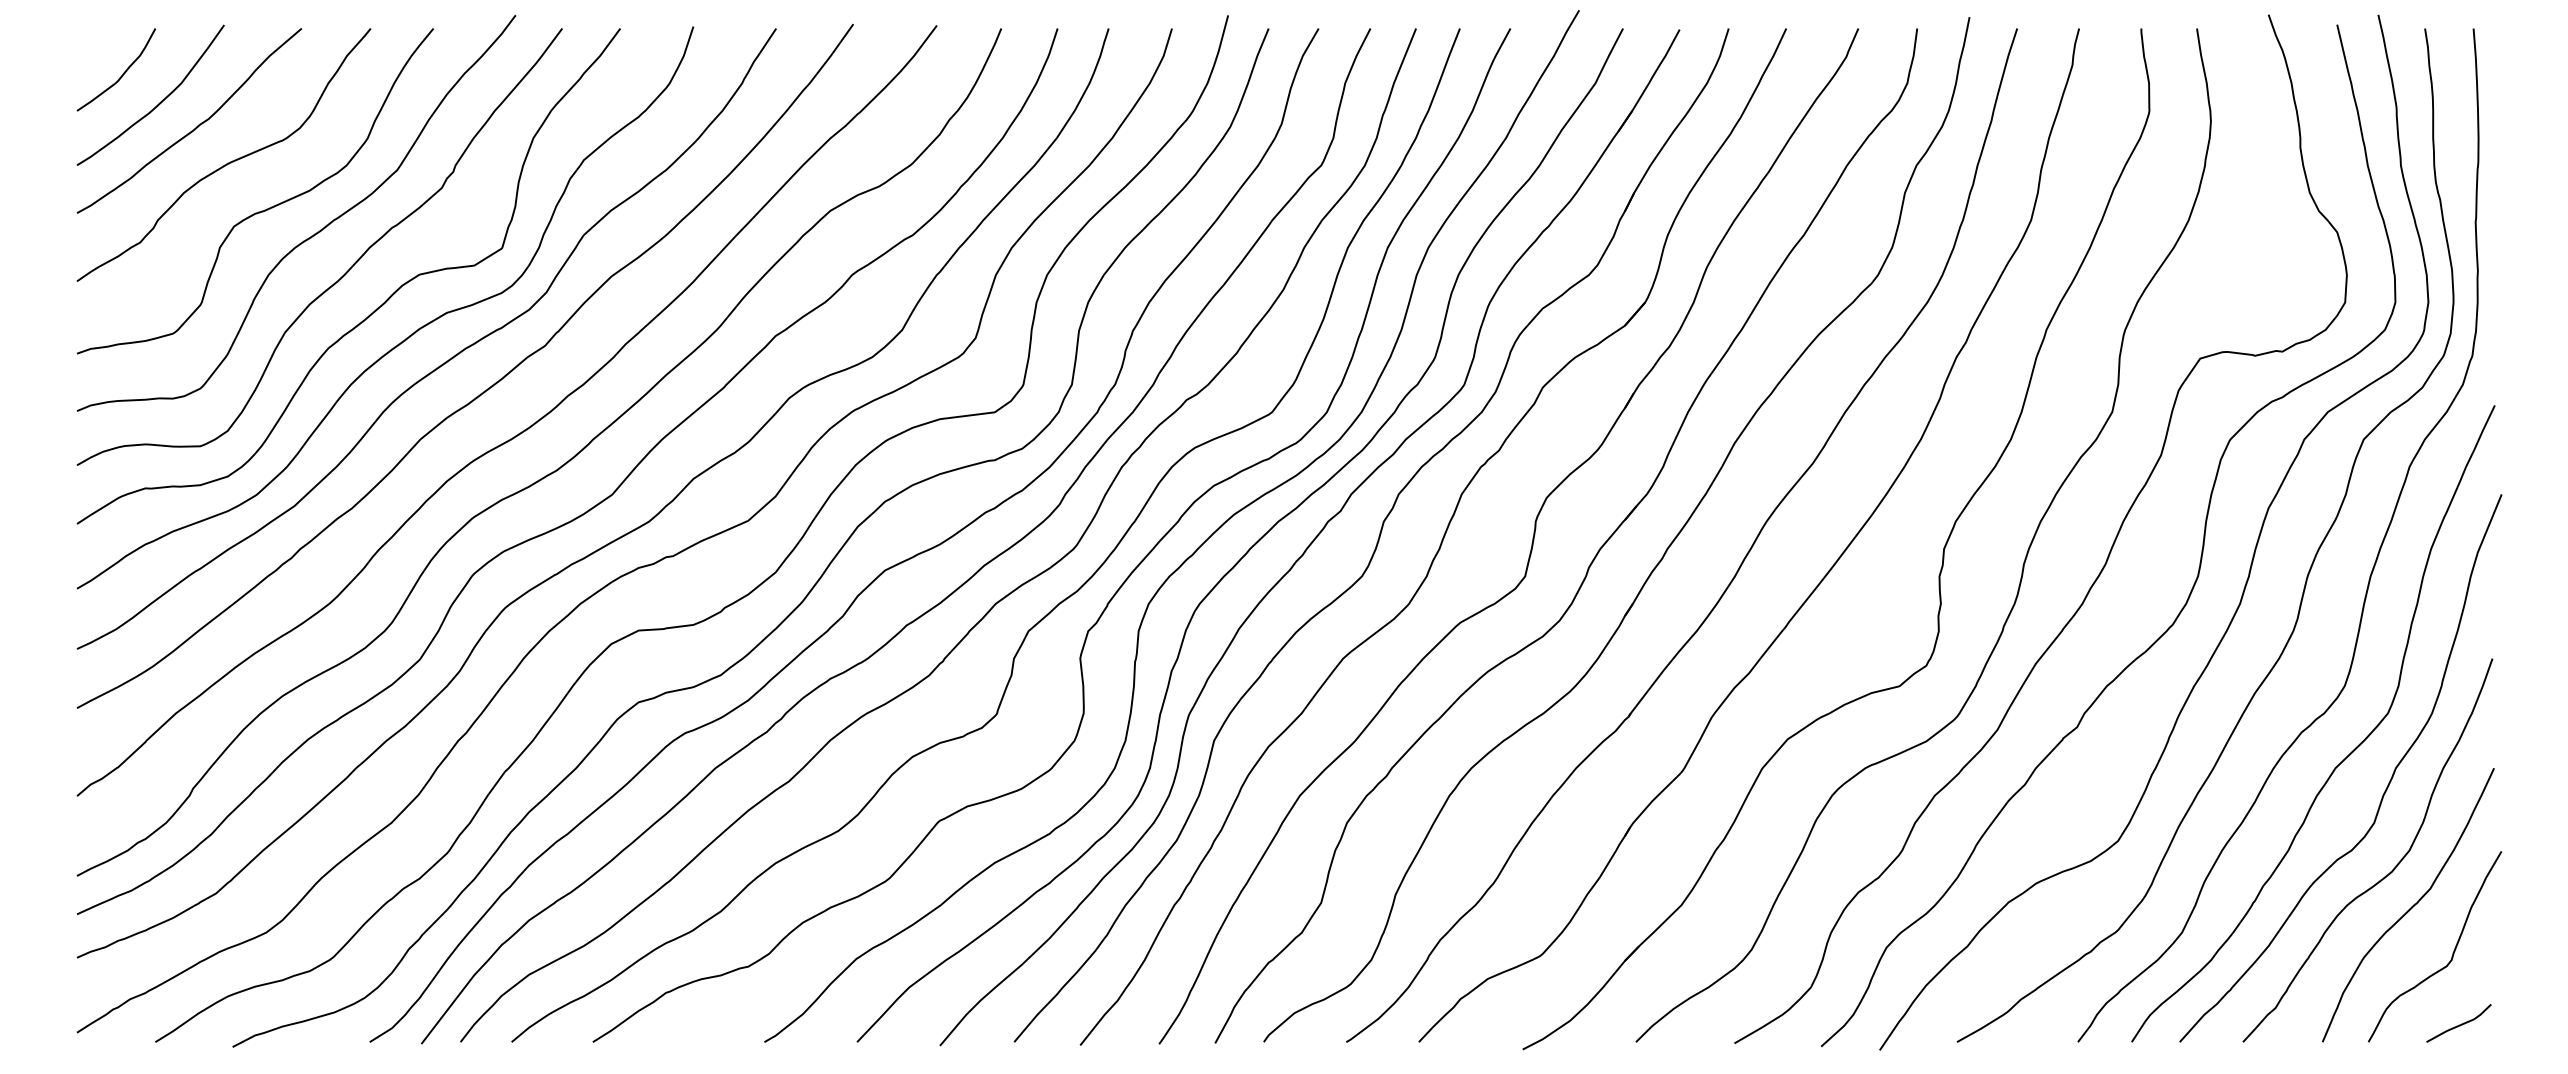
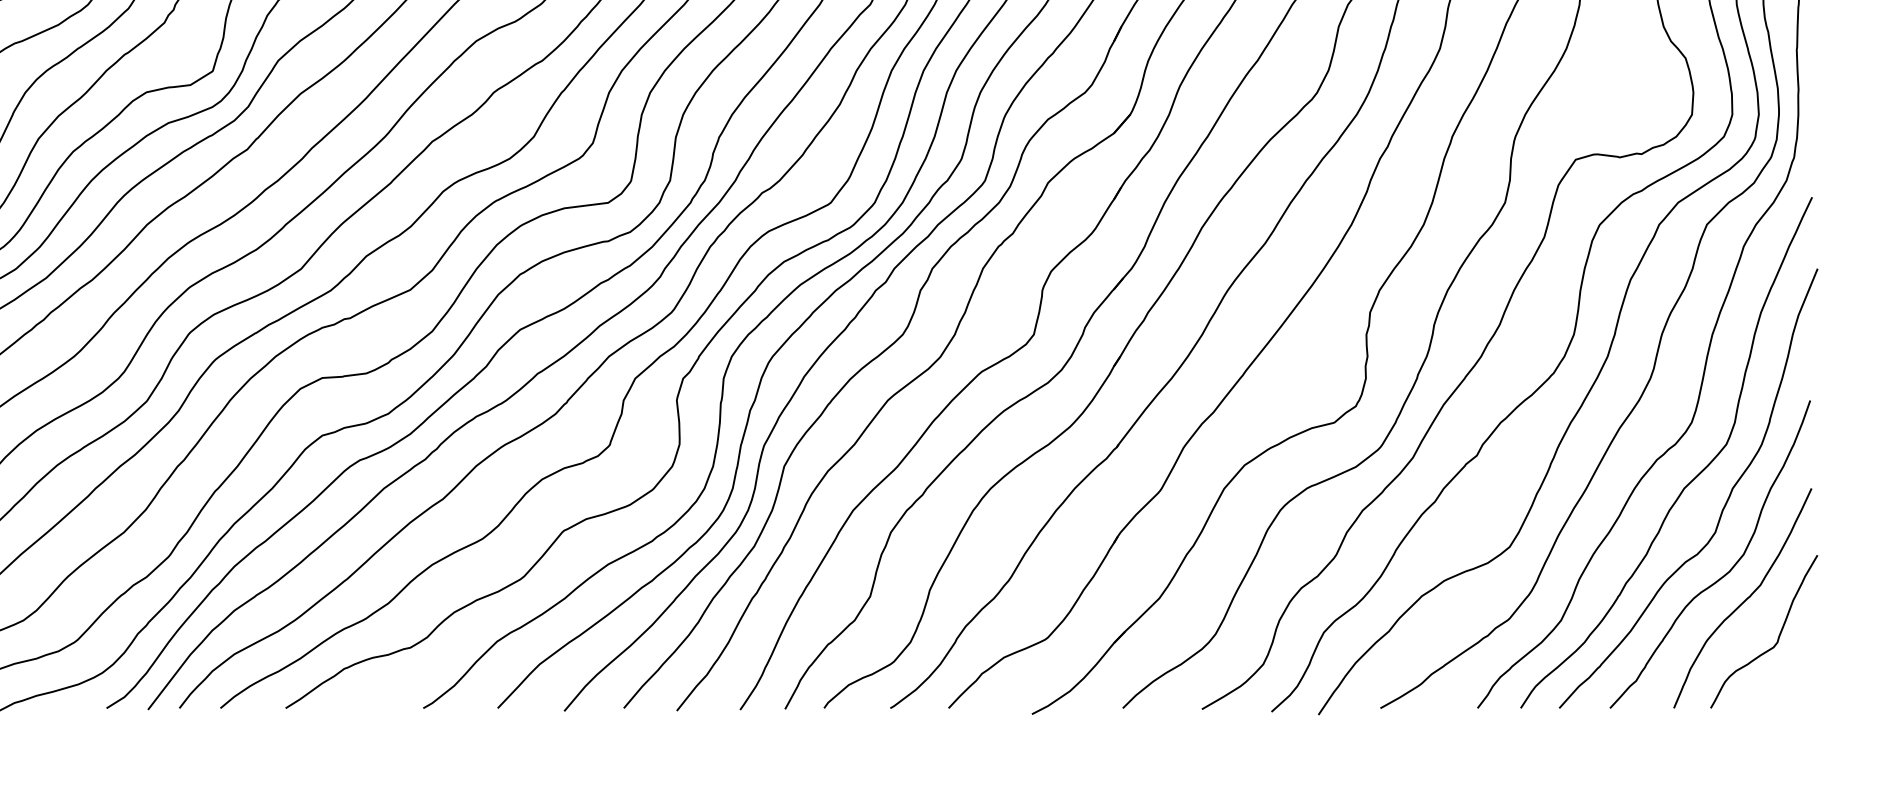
line: (2459, 1024) -> (1783, 694), removed

